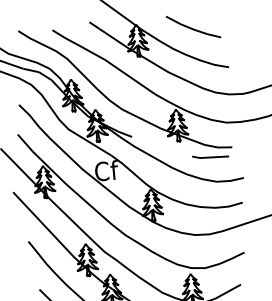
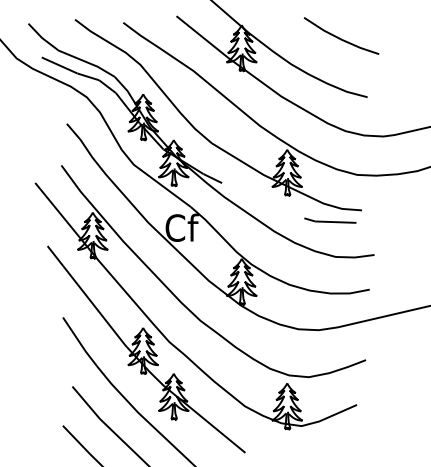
line: (192, 28) -> (339, 37), moved

